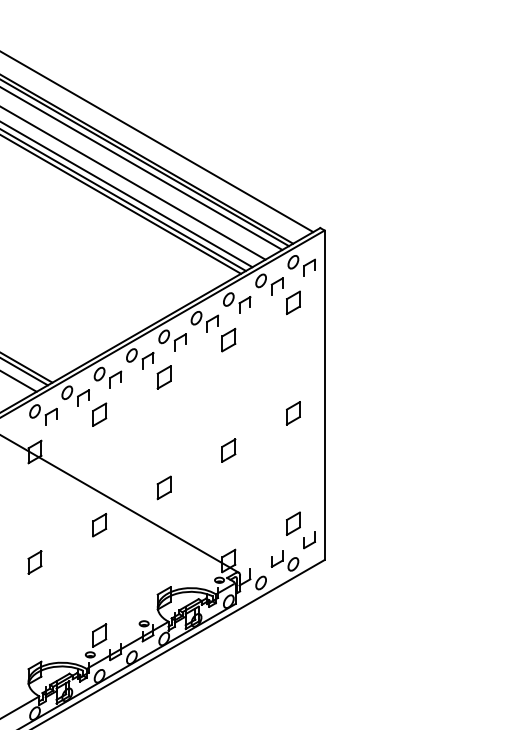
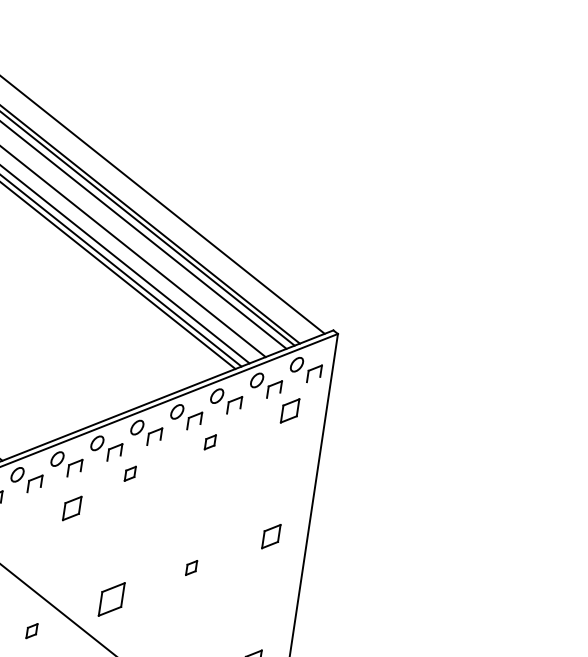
part: (228, 339) -> (210, 441), size x0.6
part: (163, 377) -> (129, 473), size x0.6
part: (99, 414) -> (72, 508), moved
part: (228, 450) -> (191, 567), size x0.6
part: (163, 487) -> (110, 598), size x1.4
part: (99, 525) -> (31, 631), size x0.6

